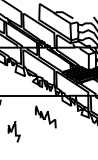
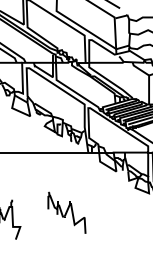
part: (45, 116) -> (66, 211), moved

